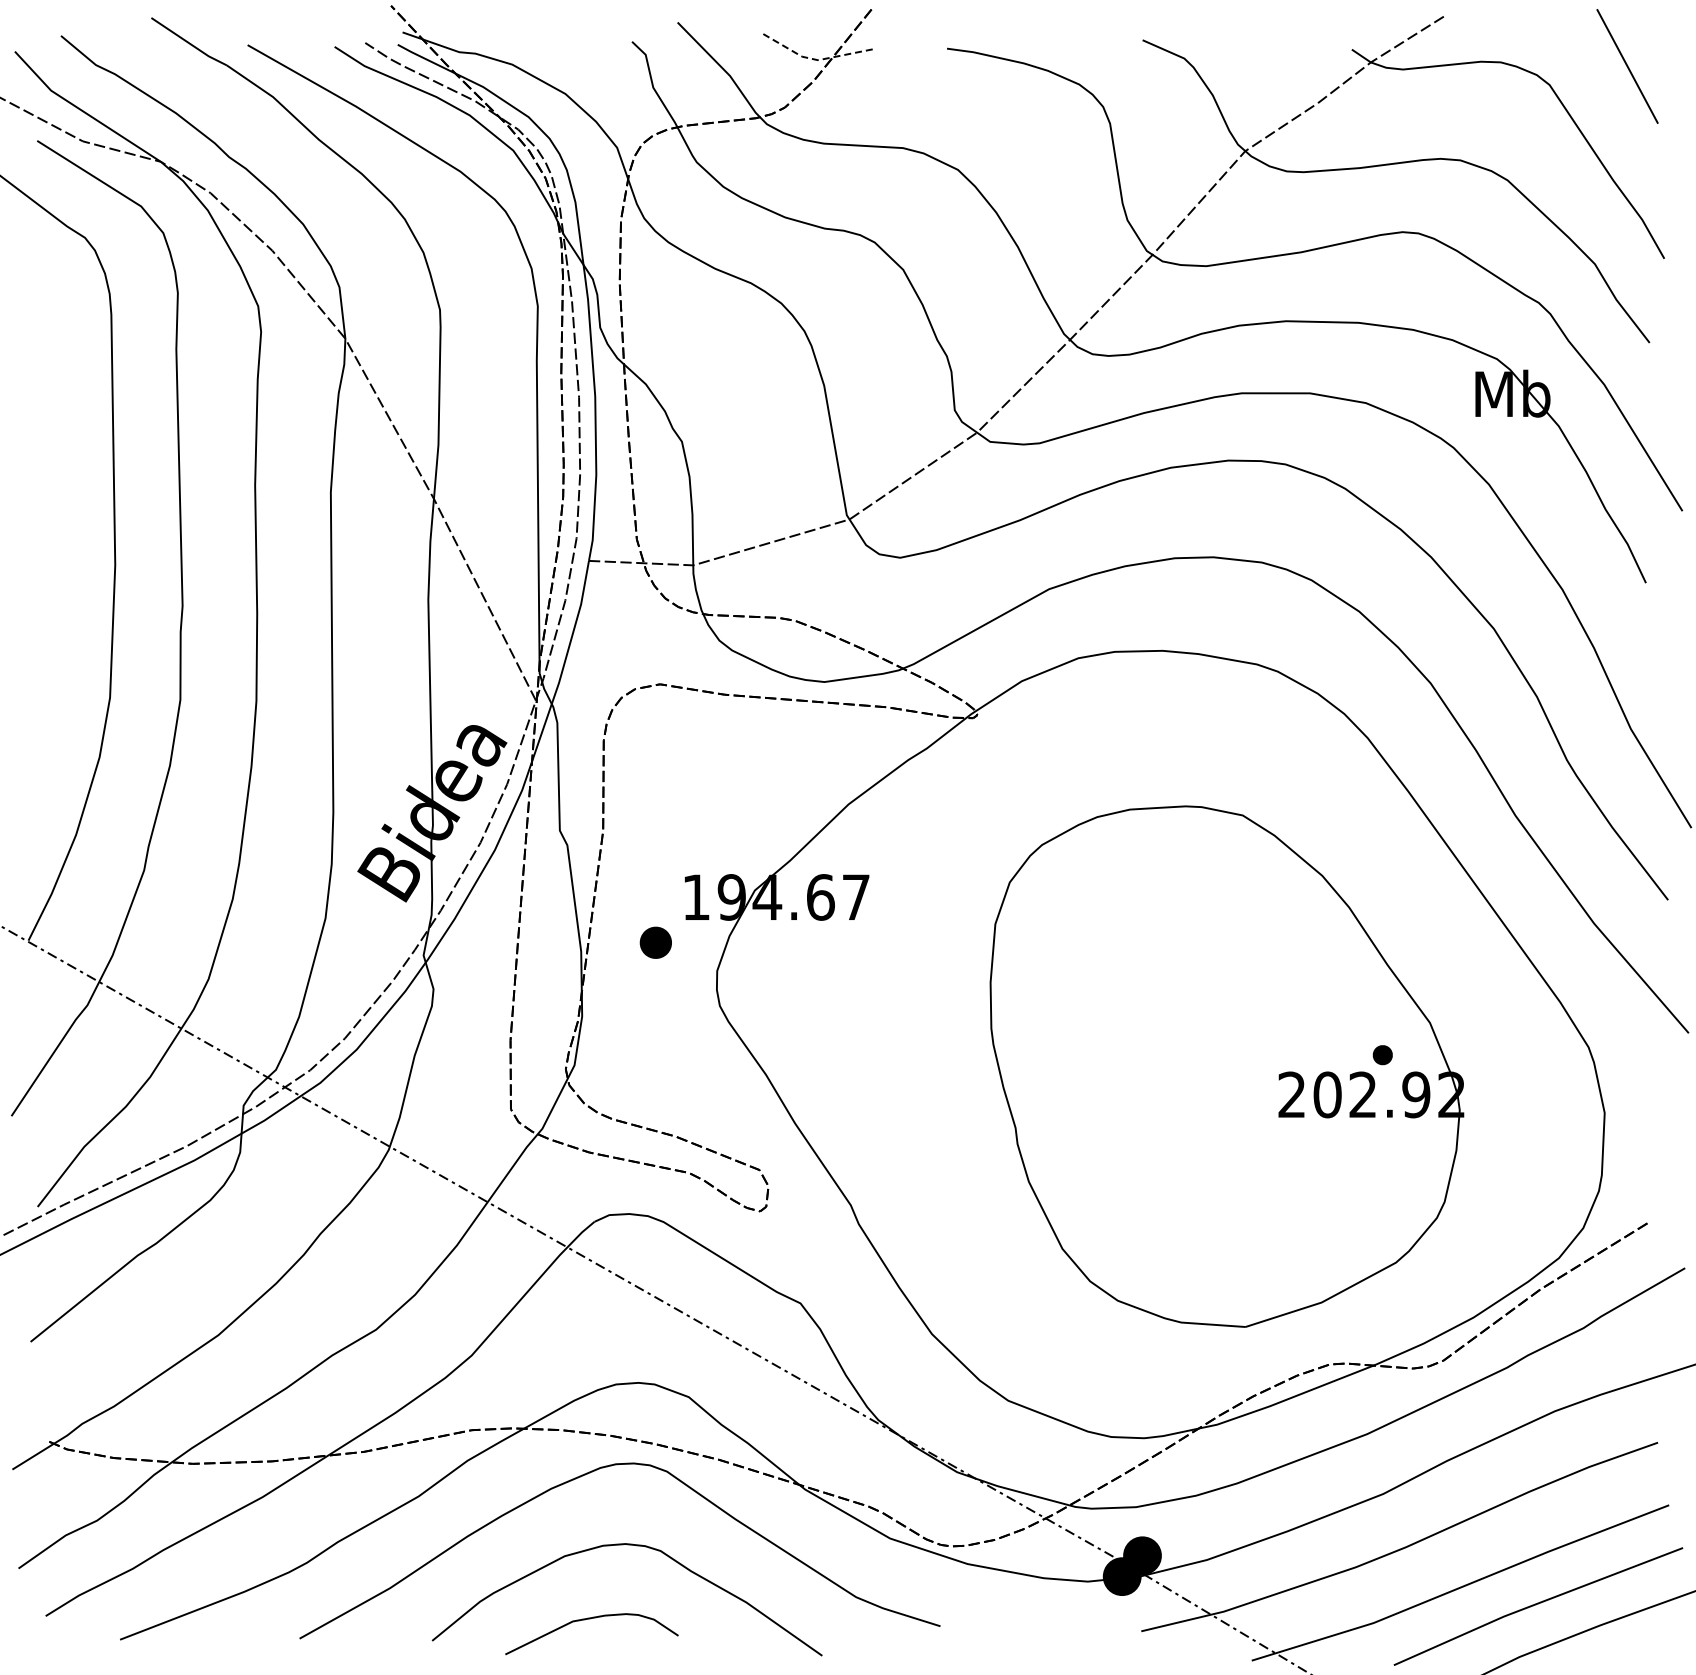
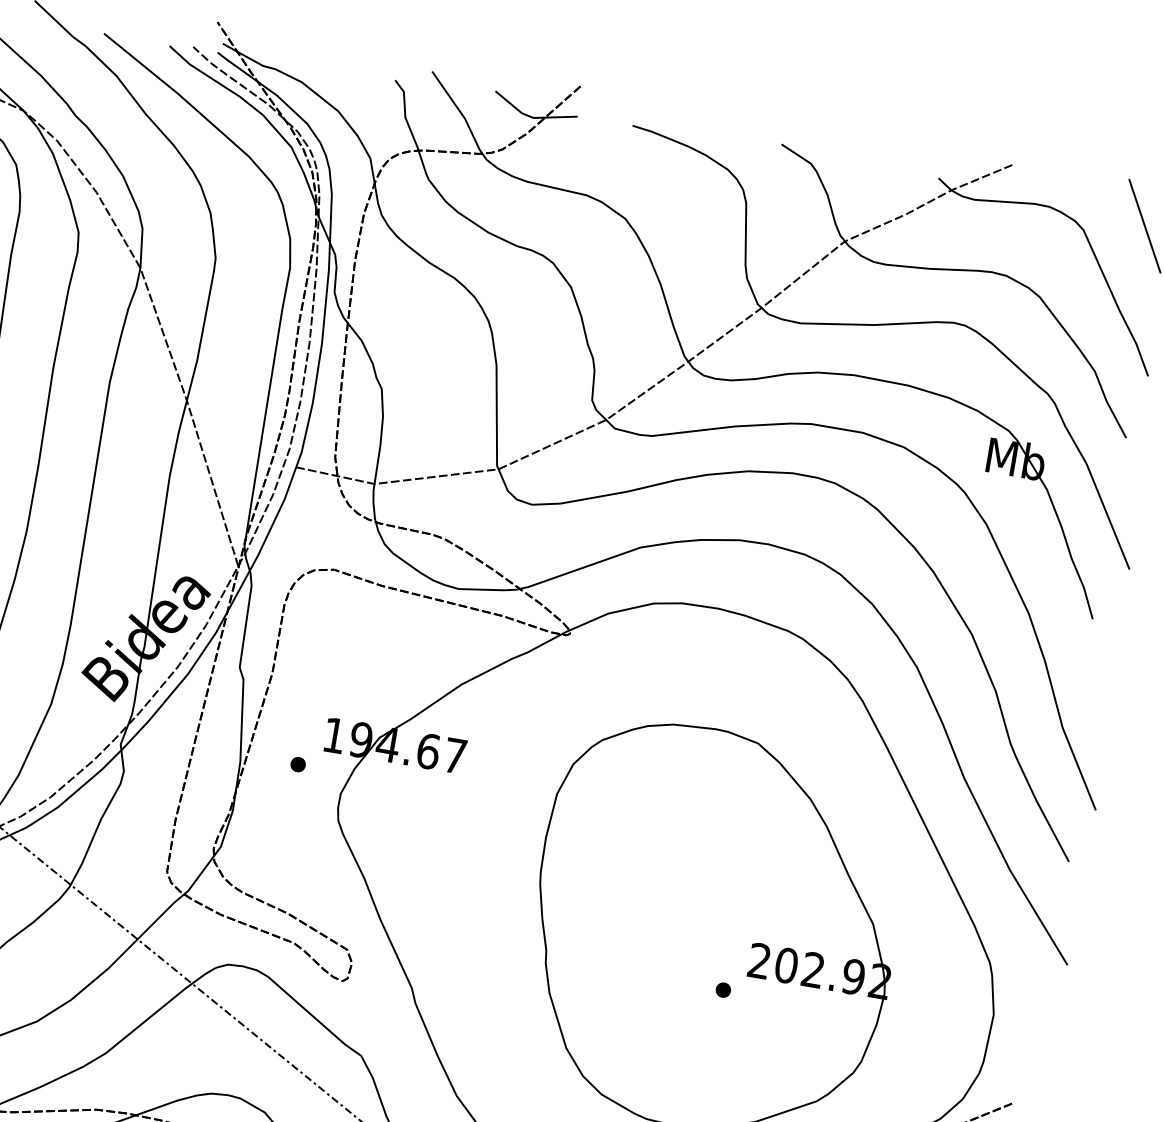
line: (816, 59) -> (532, 117), dashed -> solid
part: (656, 942) -> (298, 764), size x0.62
part: (1382, 1055) -> (723, 990), moved

